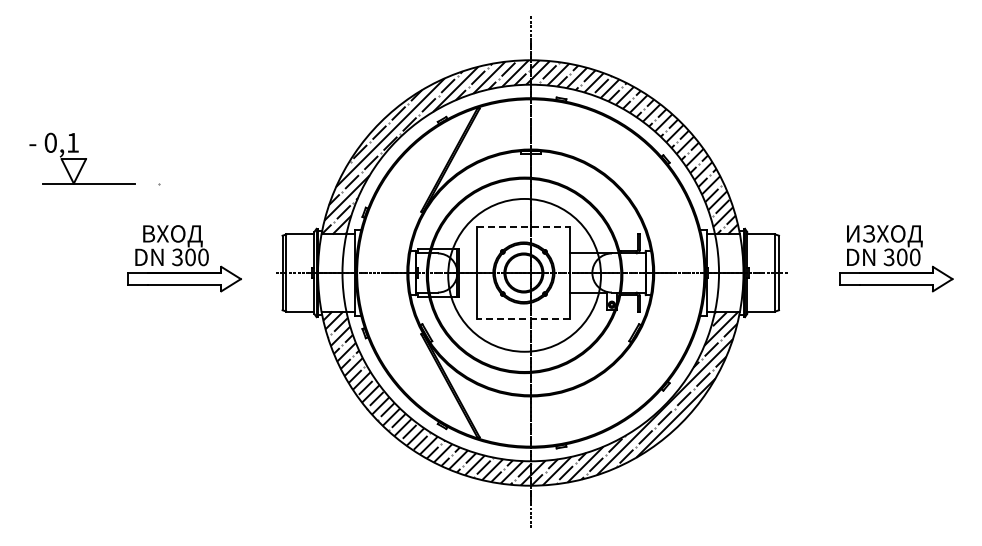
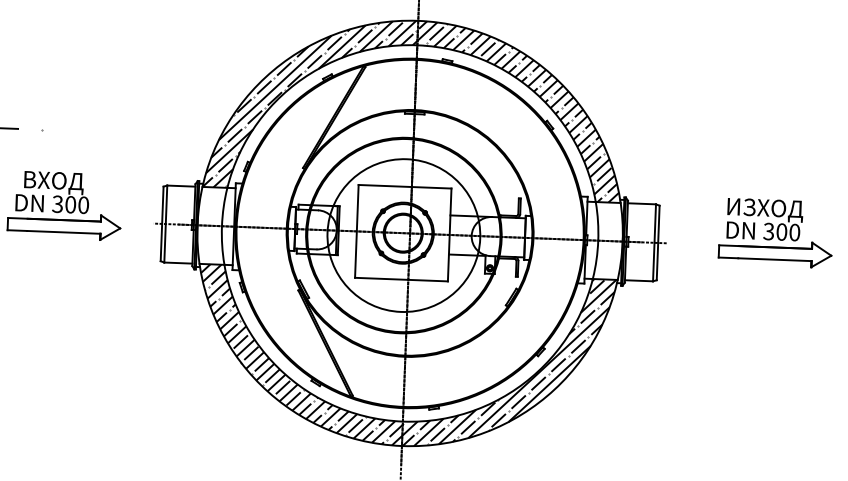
line: (524, 226) -> (405, 186), dashed -> solid
line: (523, 319) -> (401, 279), dashed -> solid

